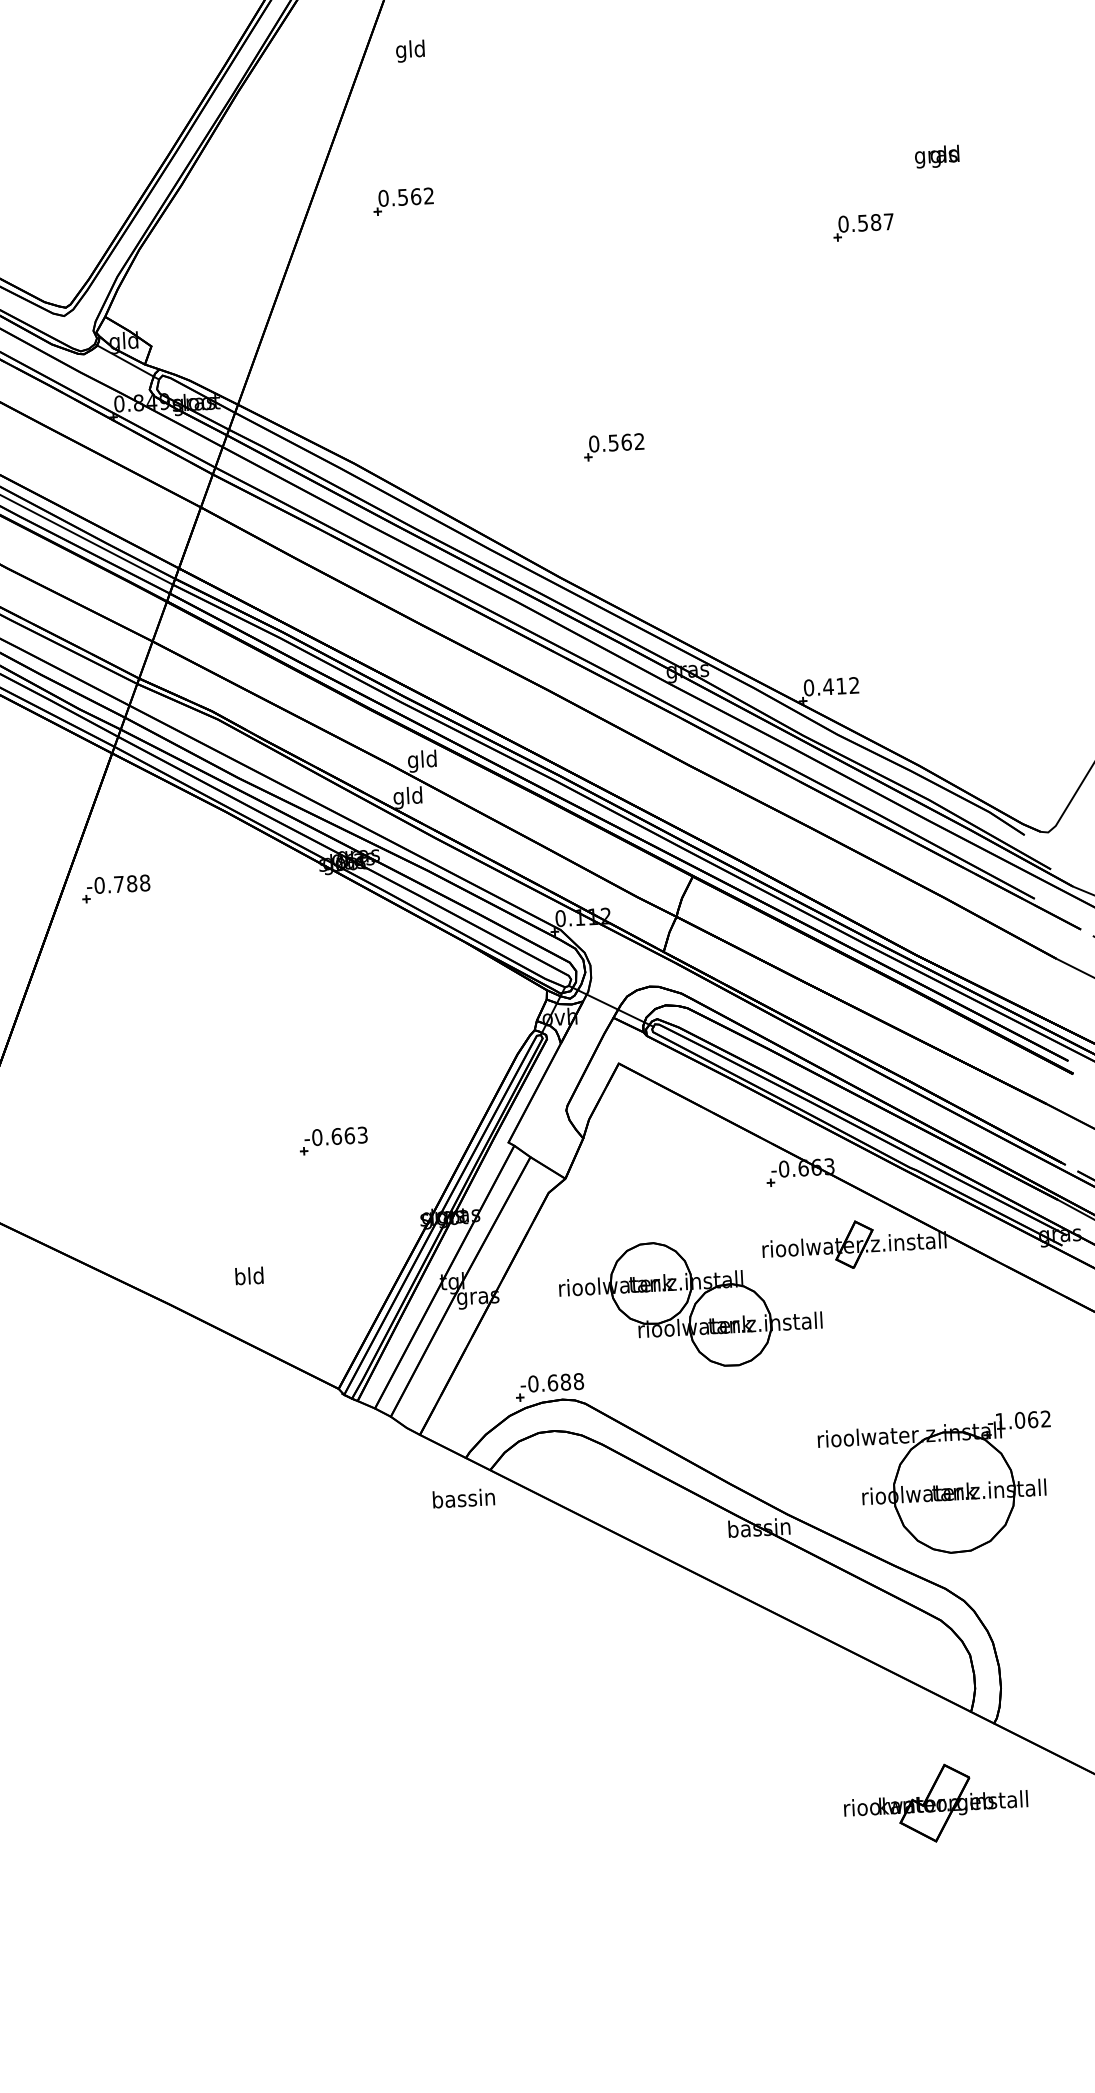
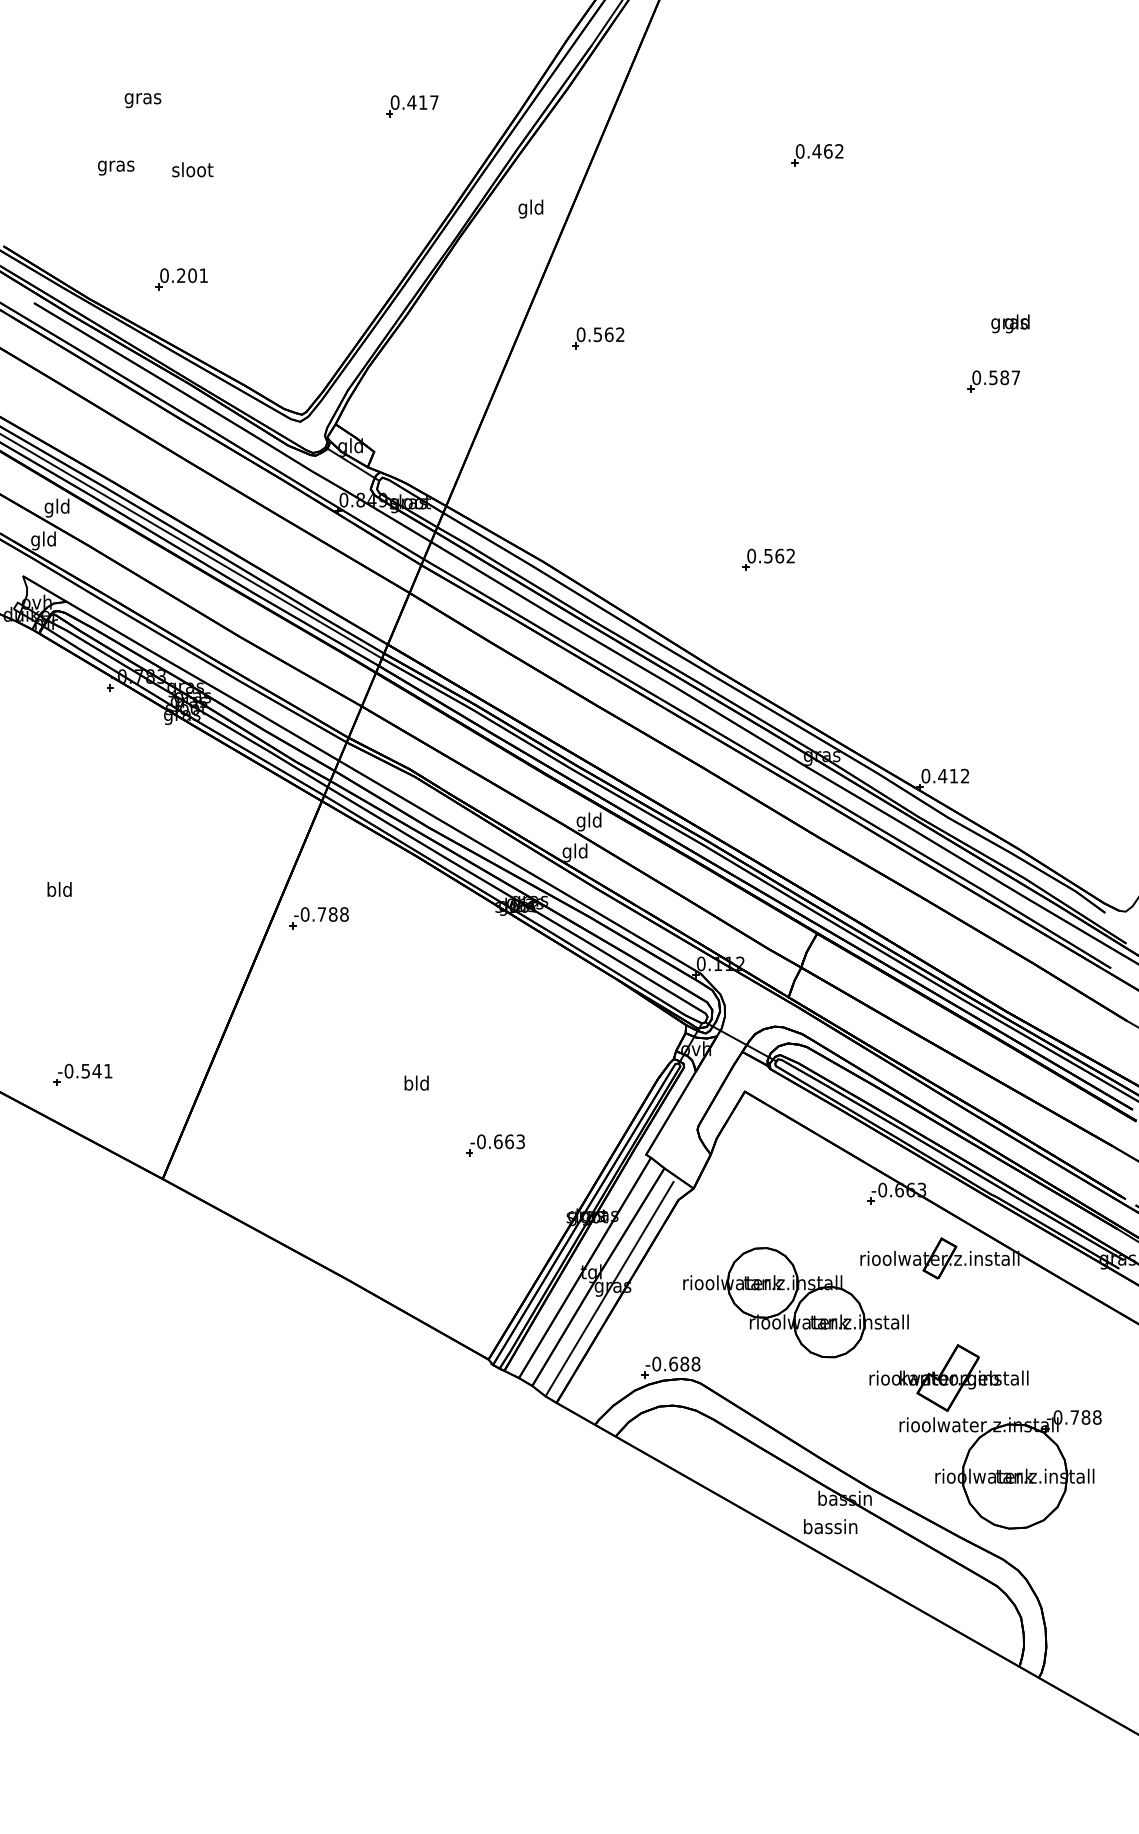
text: (409, 50) -> (530, 208), moved
text: (937, 156) -> (1010, 323), moved
text: (249, 1275) -> (416, 1082), moved
line: (474, 1299) -> (609, 1288), added
text: (1023, 1420) -> (1077, 1417), -1.062 -> -0.788
text: (463, 1498) -> (830, 1526), moved
part: (935, 1803) -> (948, 1378), moved

